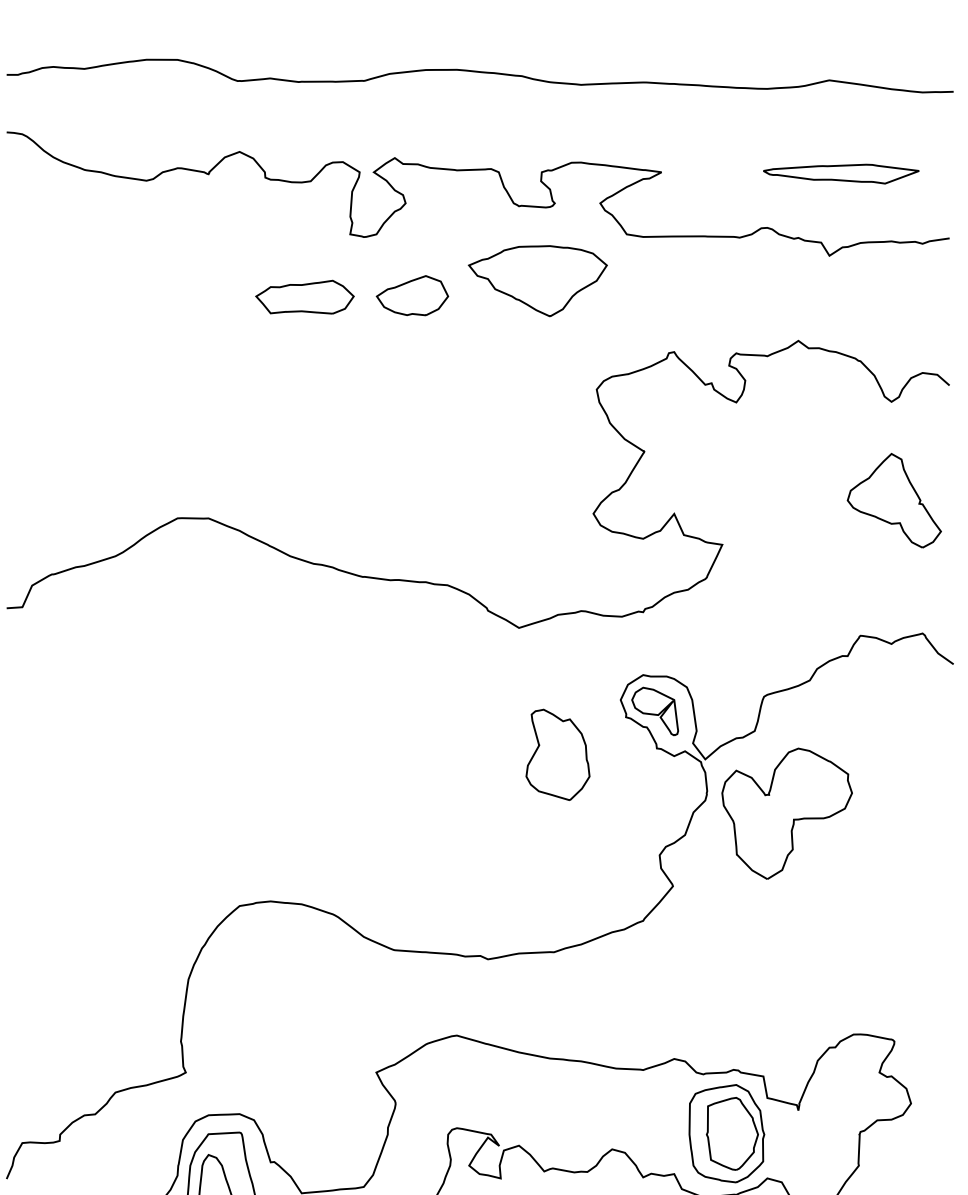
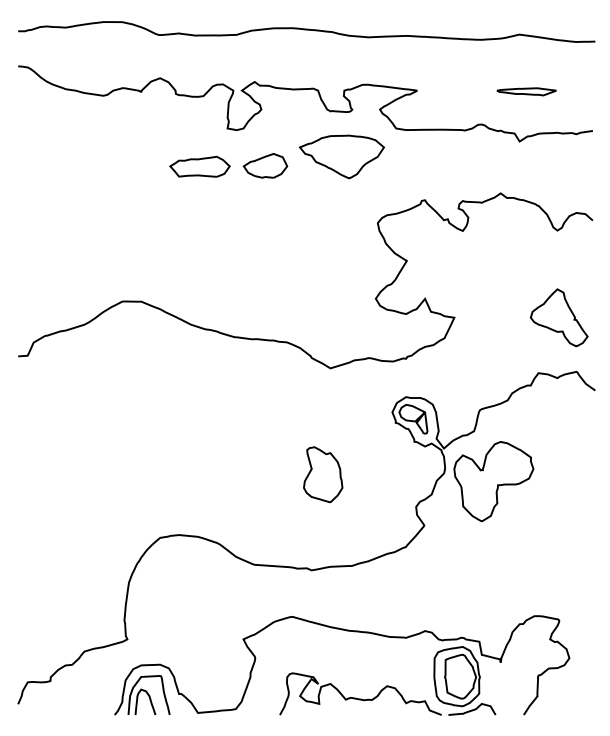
part: (840, 173) -> (526, 91), size x0.62
part: (893, 500) -> (558, 317), moved
part: (558, 754) -> (323, 474), moved

